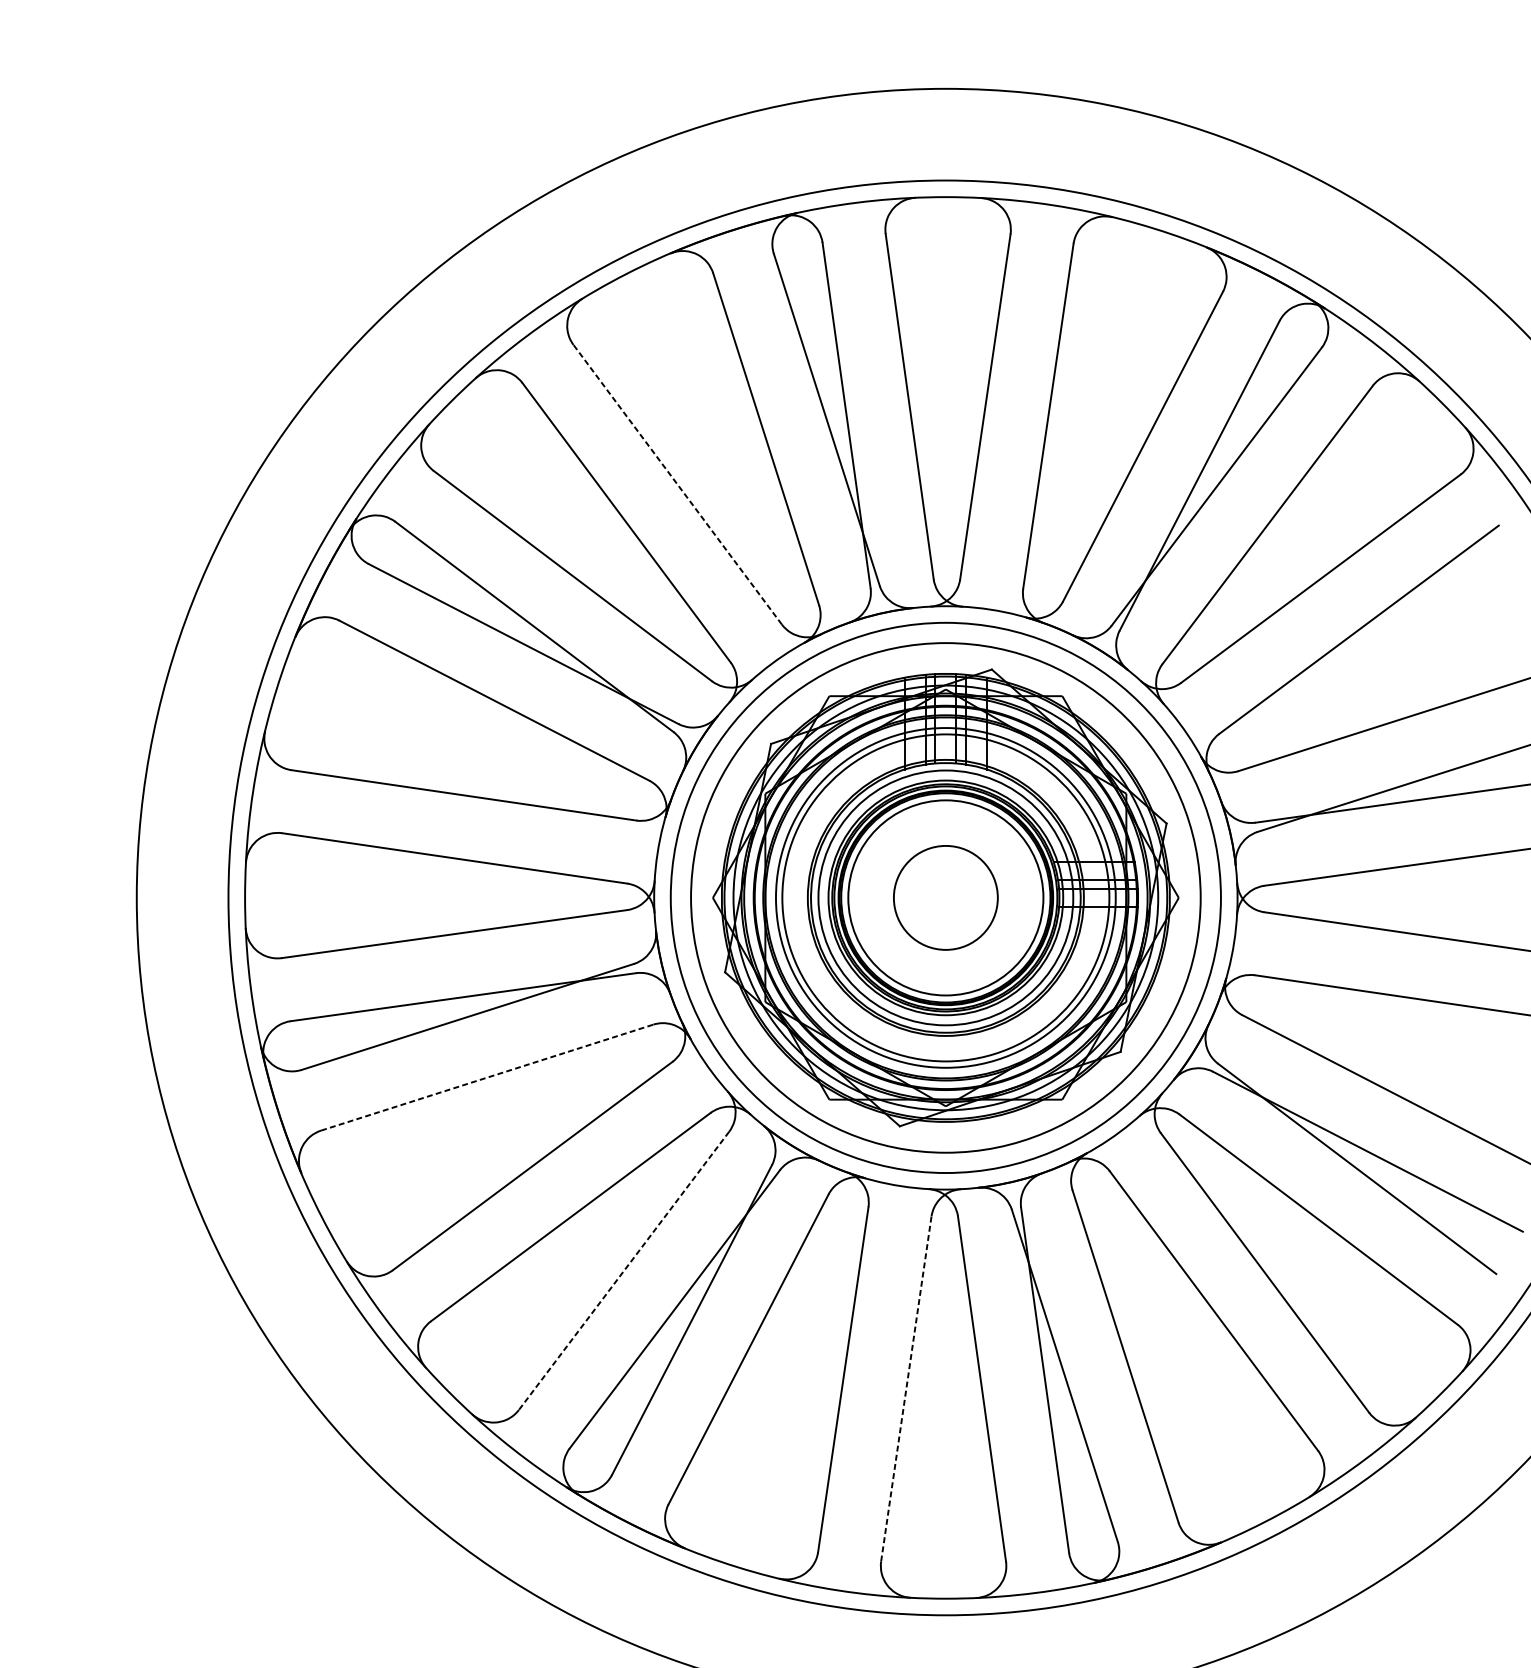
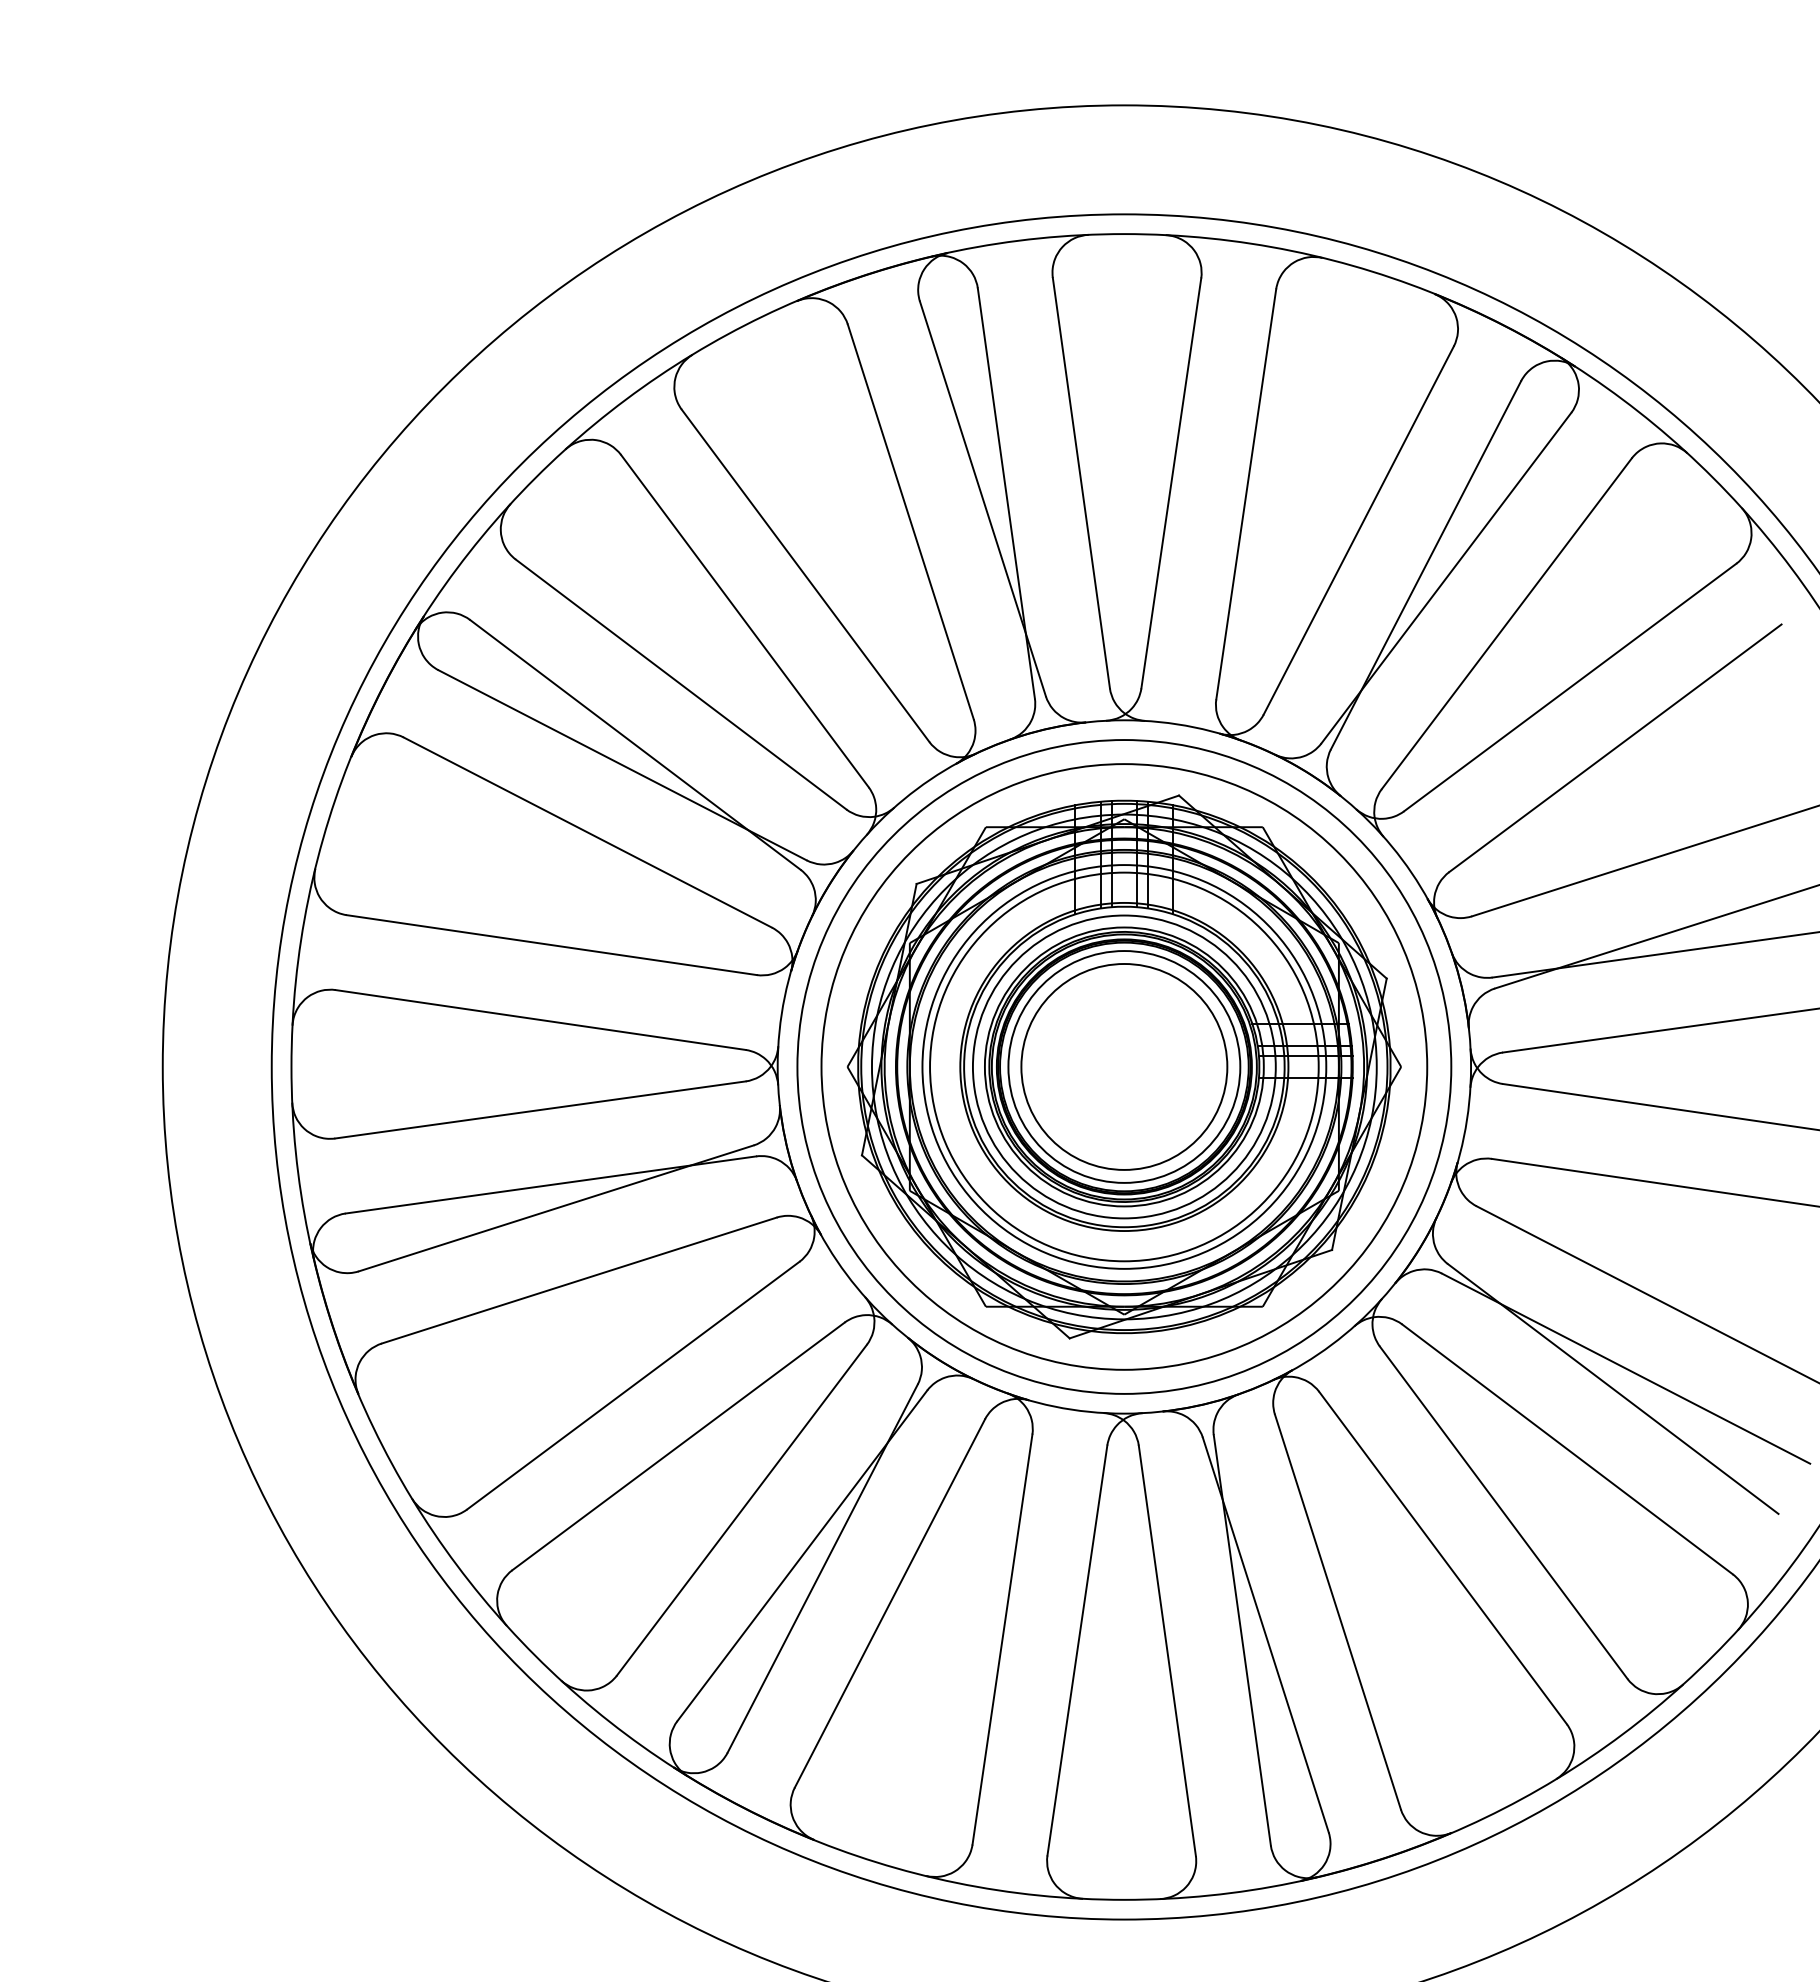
line: (677, 484) -> (805, 575), dashed -> solid
circle: (945, 897) -> (1124, 1066), size x1.67
line: (487, 1077) -> (579, 1280), dashed -> solid
line: (623, 1271) -> (741, 1510), dashed -> solid
line: (906, 1388) -> (1077, 1650), dashed -> solid

